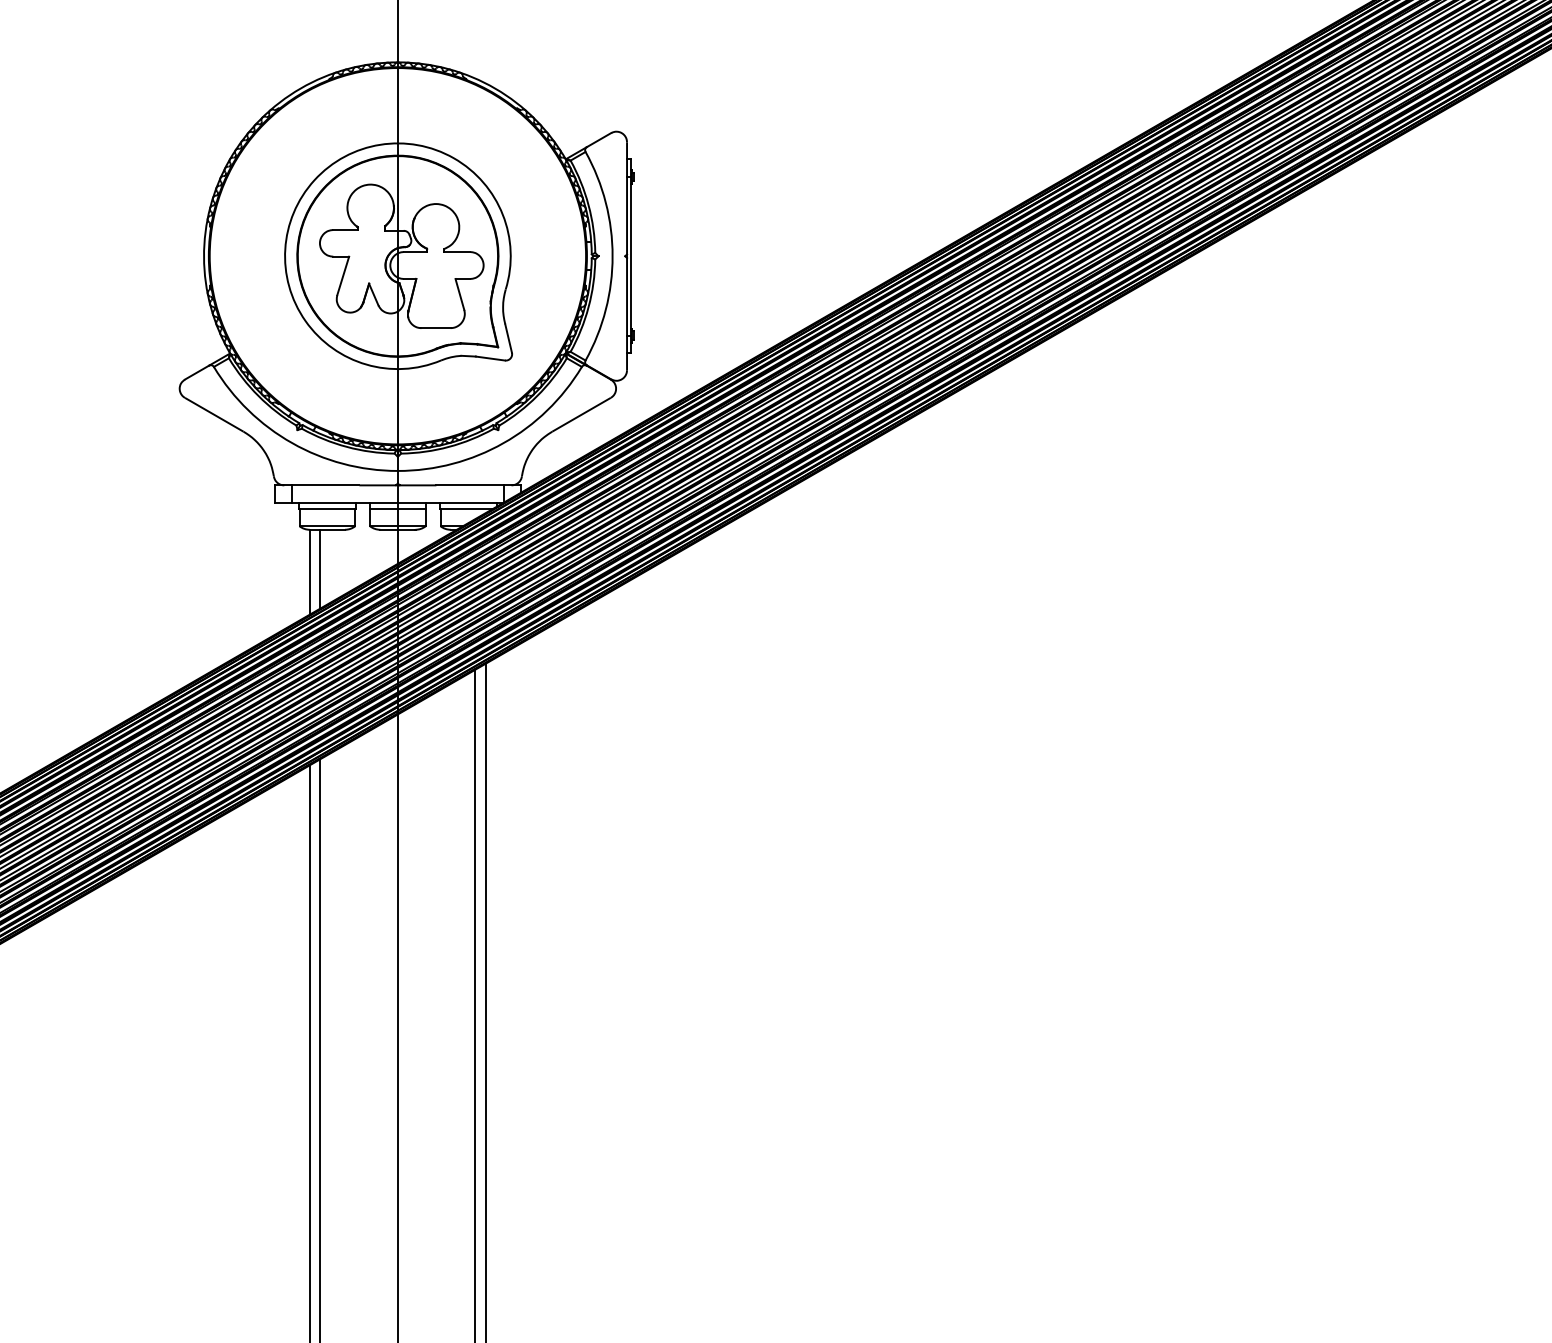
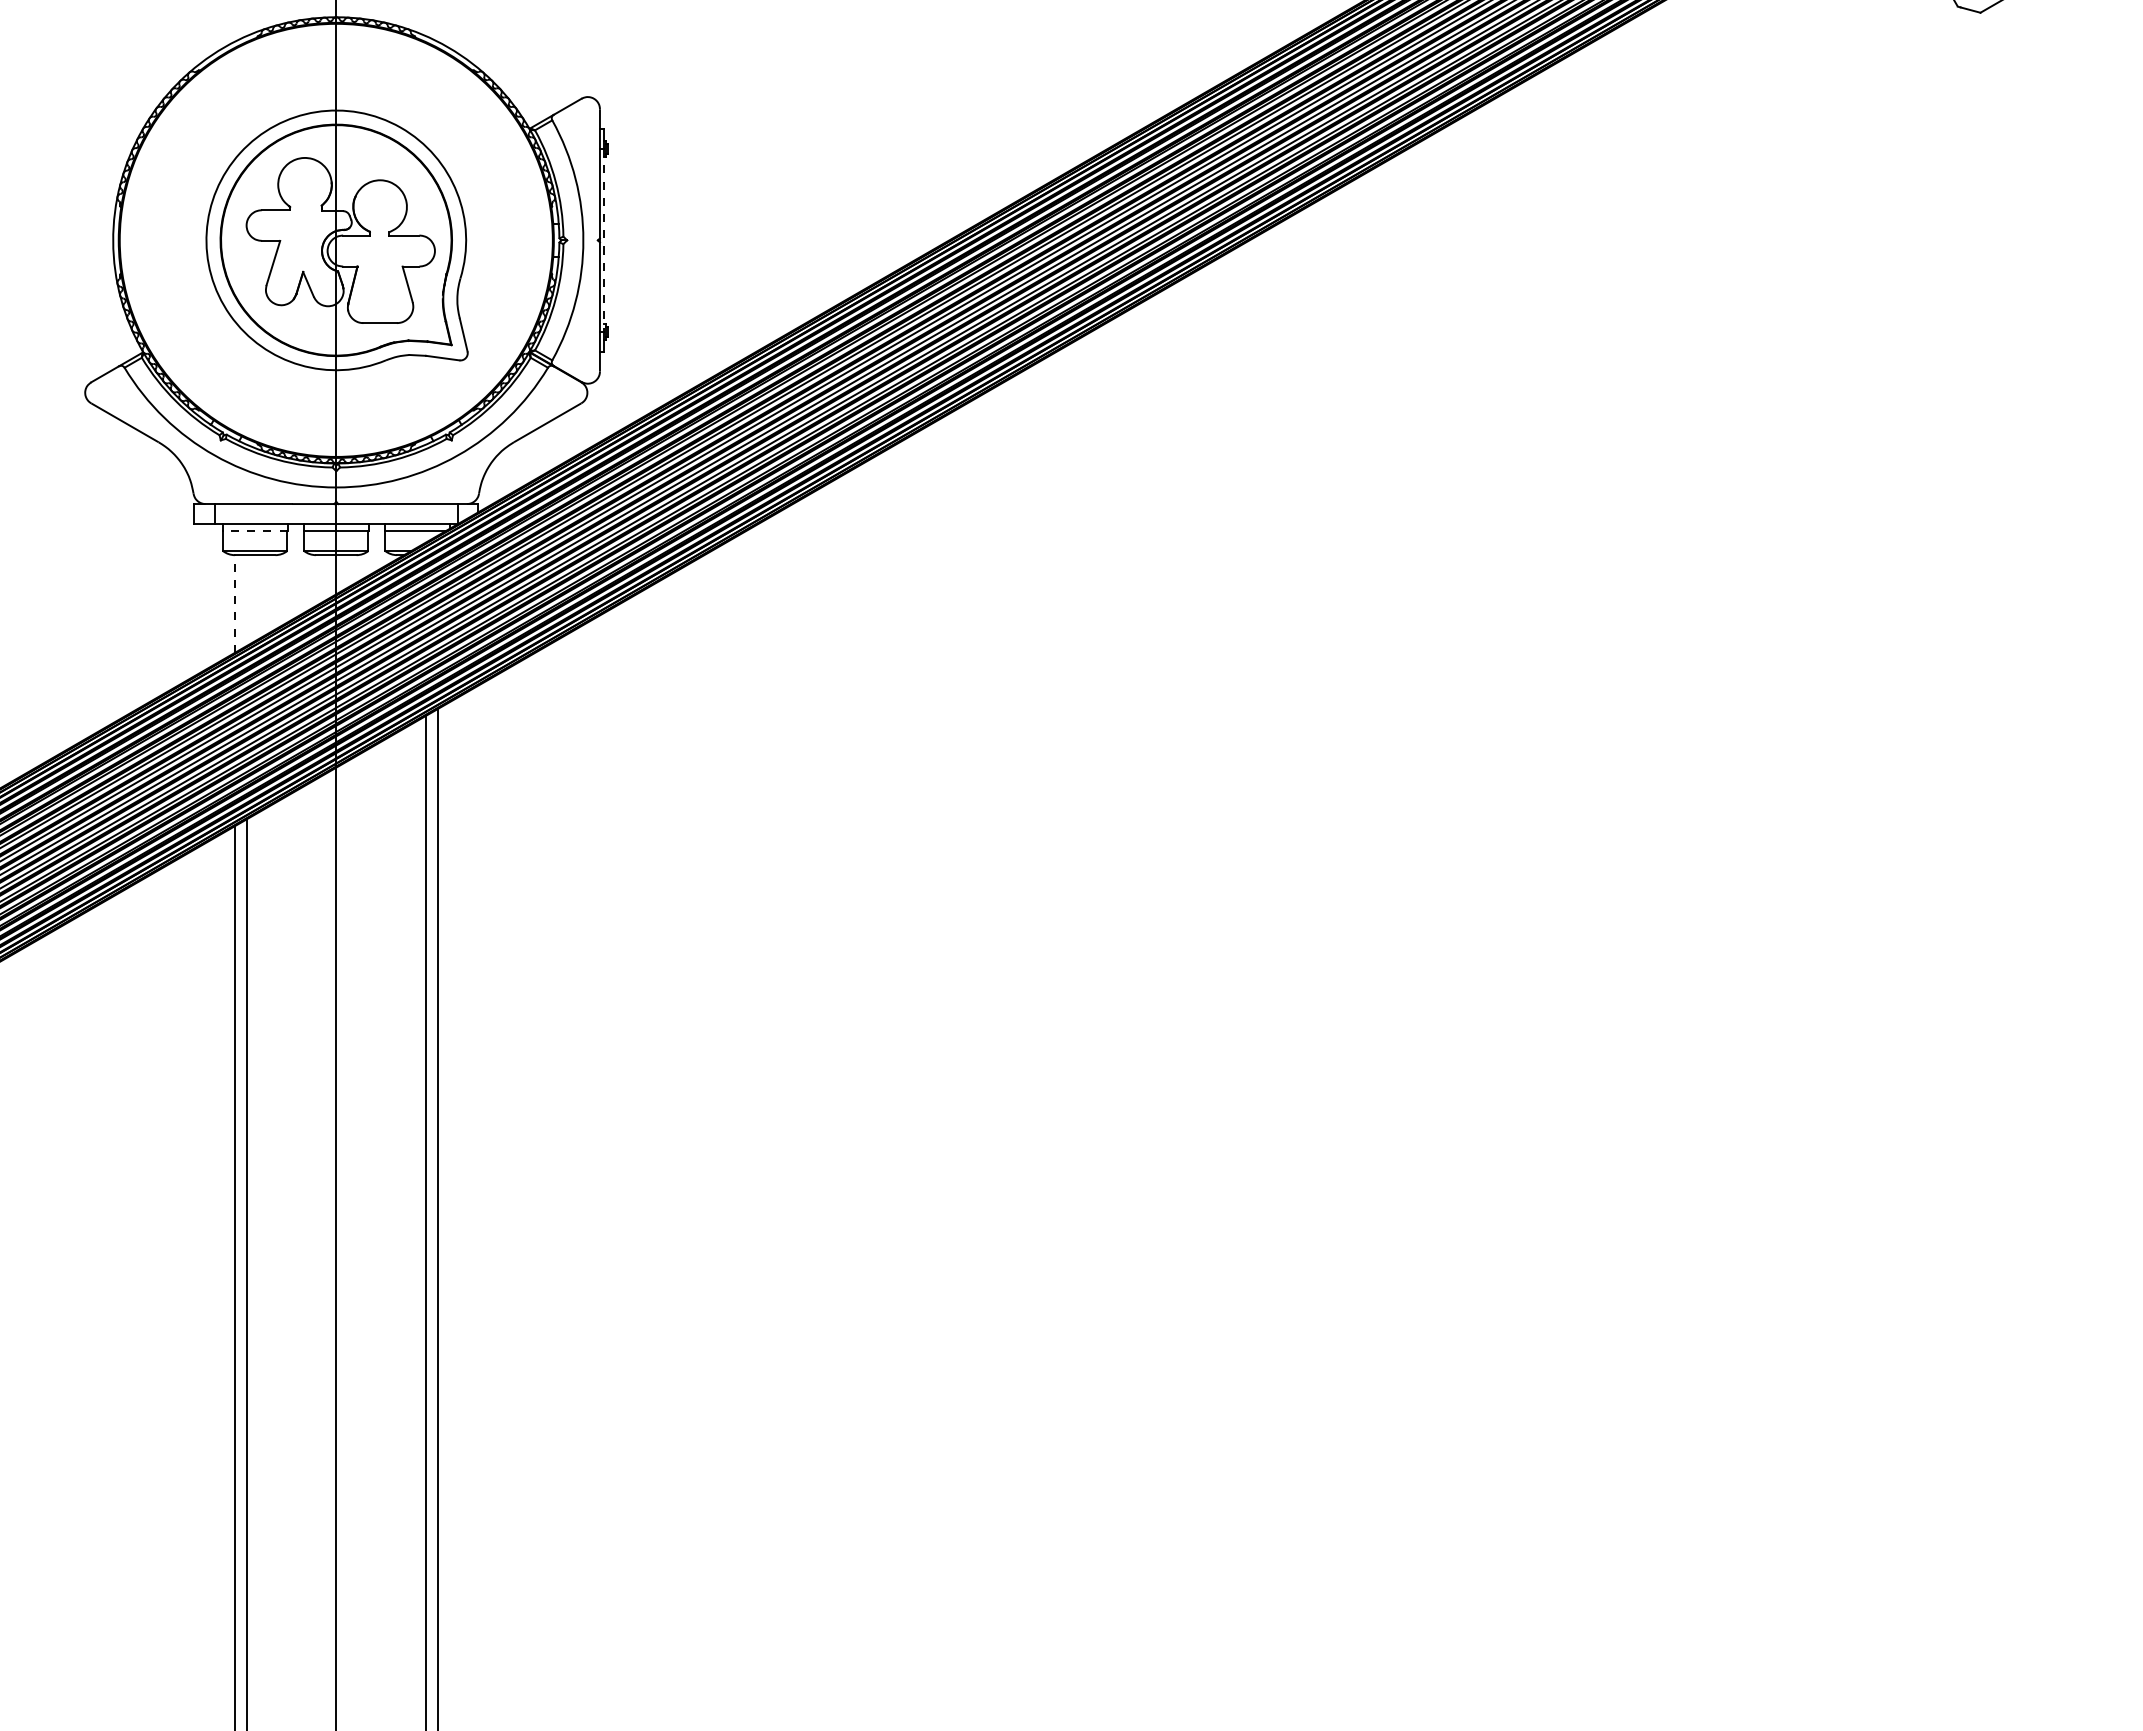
line: (630, 256) -> (604, 240), solid -> dashed
line: (326, 508) -> (254, 530), solid -> dashed
line: (320, 569) -> (247, 600), removed
line: (309, 572) -> (234, 604), solid -> dashed

